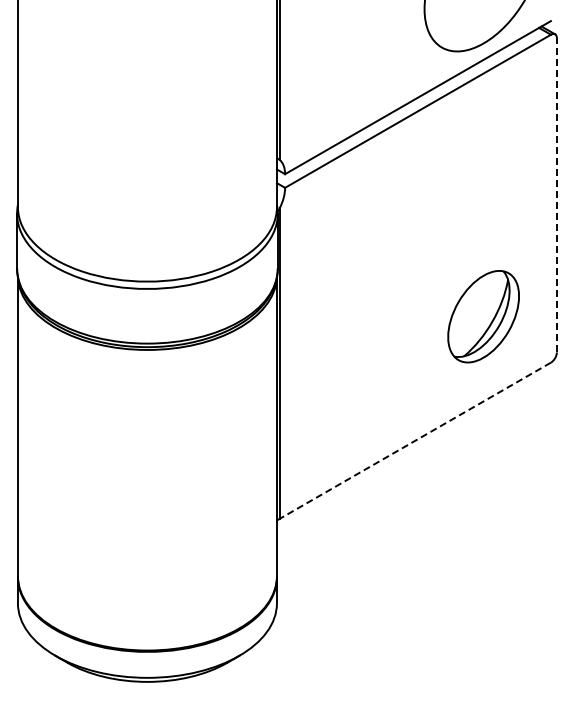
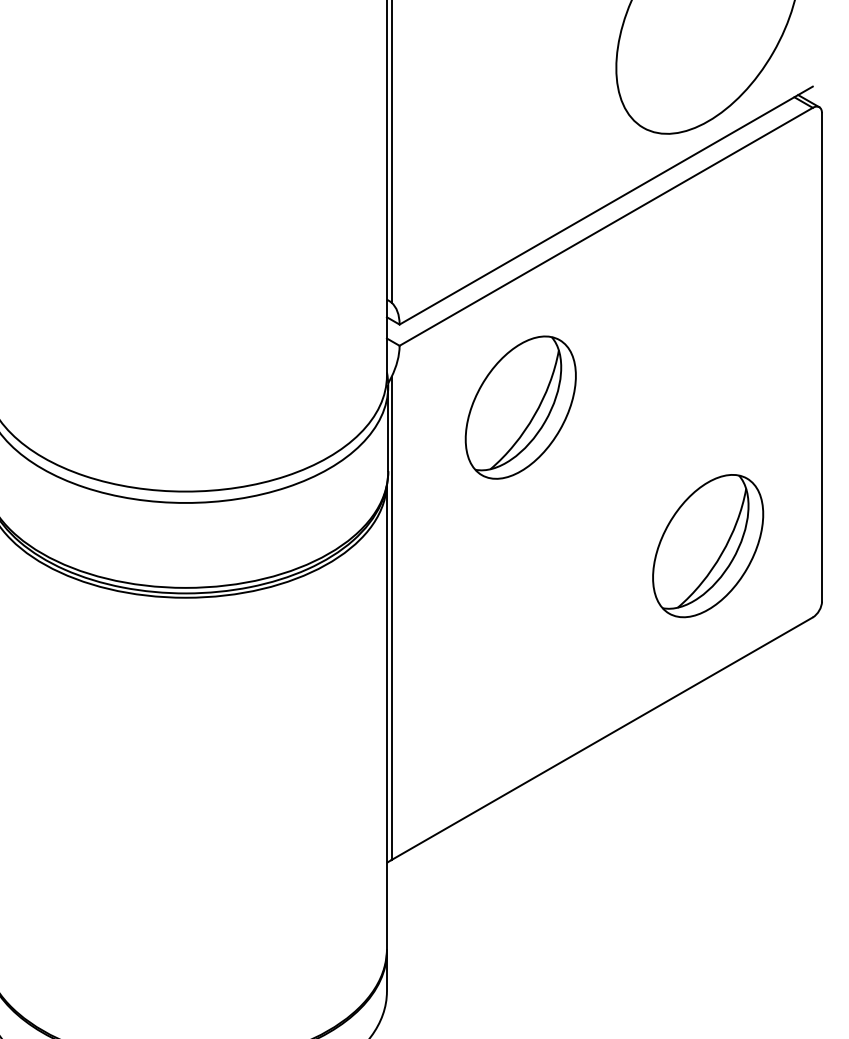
line: (556, 194) -> (821, 356), dashed -> solid
part: (362, 227) -> (519, 407), added
line: (415, 440) -> (602, 738), dashed -> solid

